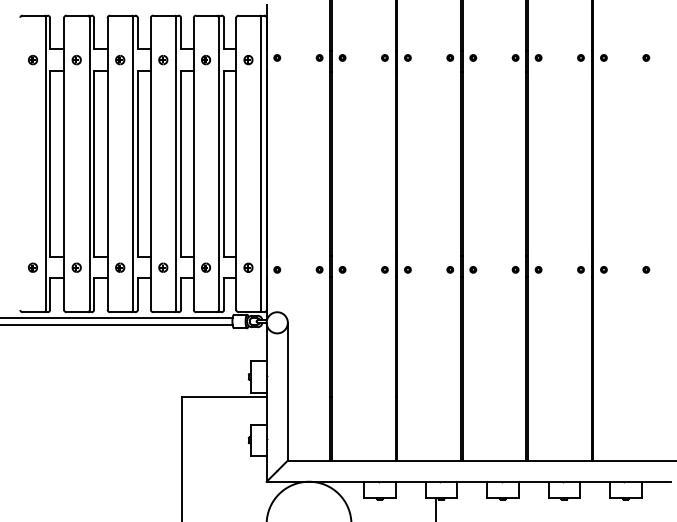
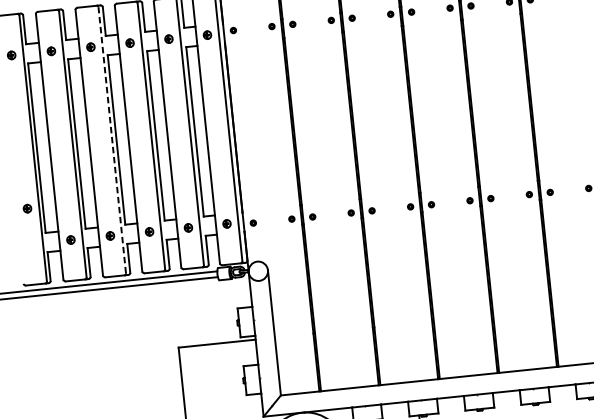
line: (132, 163) -> (111, 140), solid -> dashed
part: (32, 267) -> (27, 208), moved

